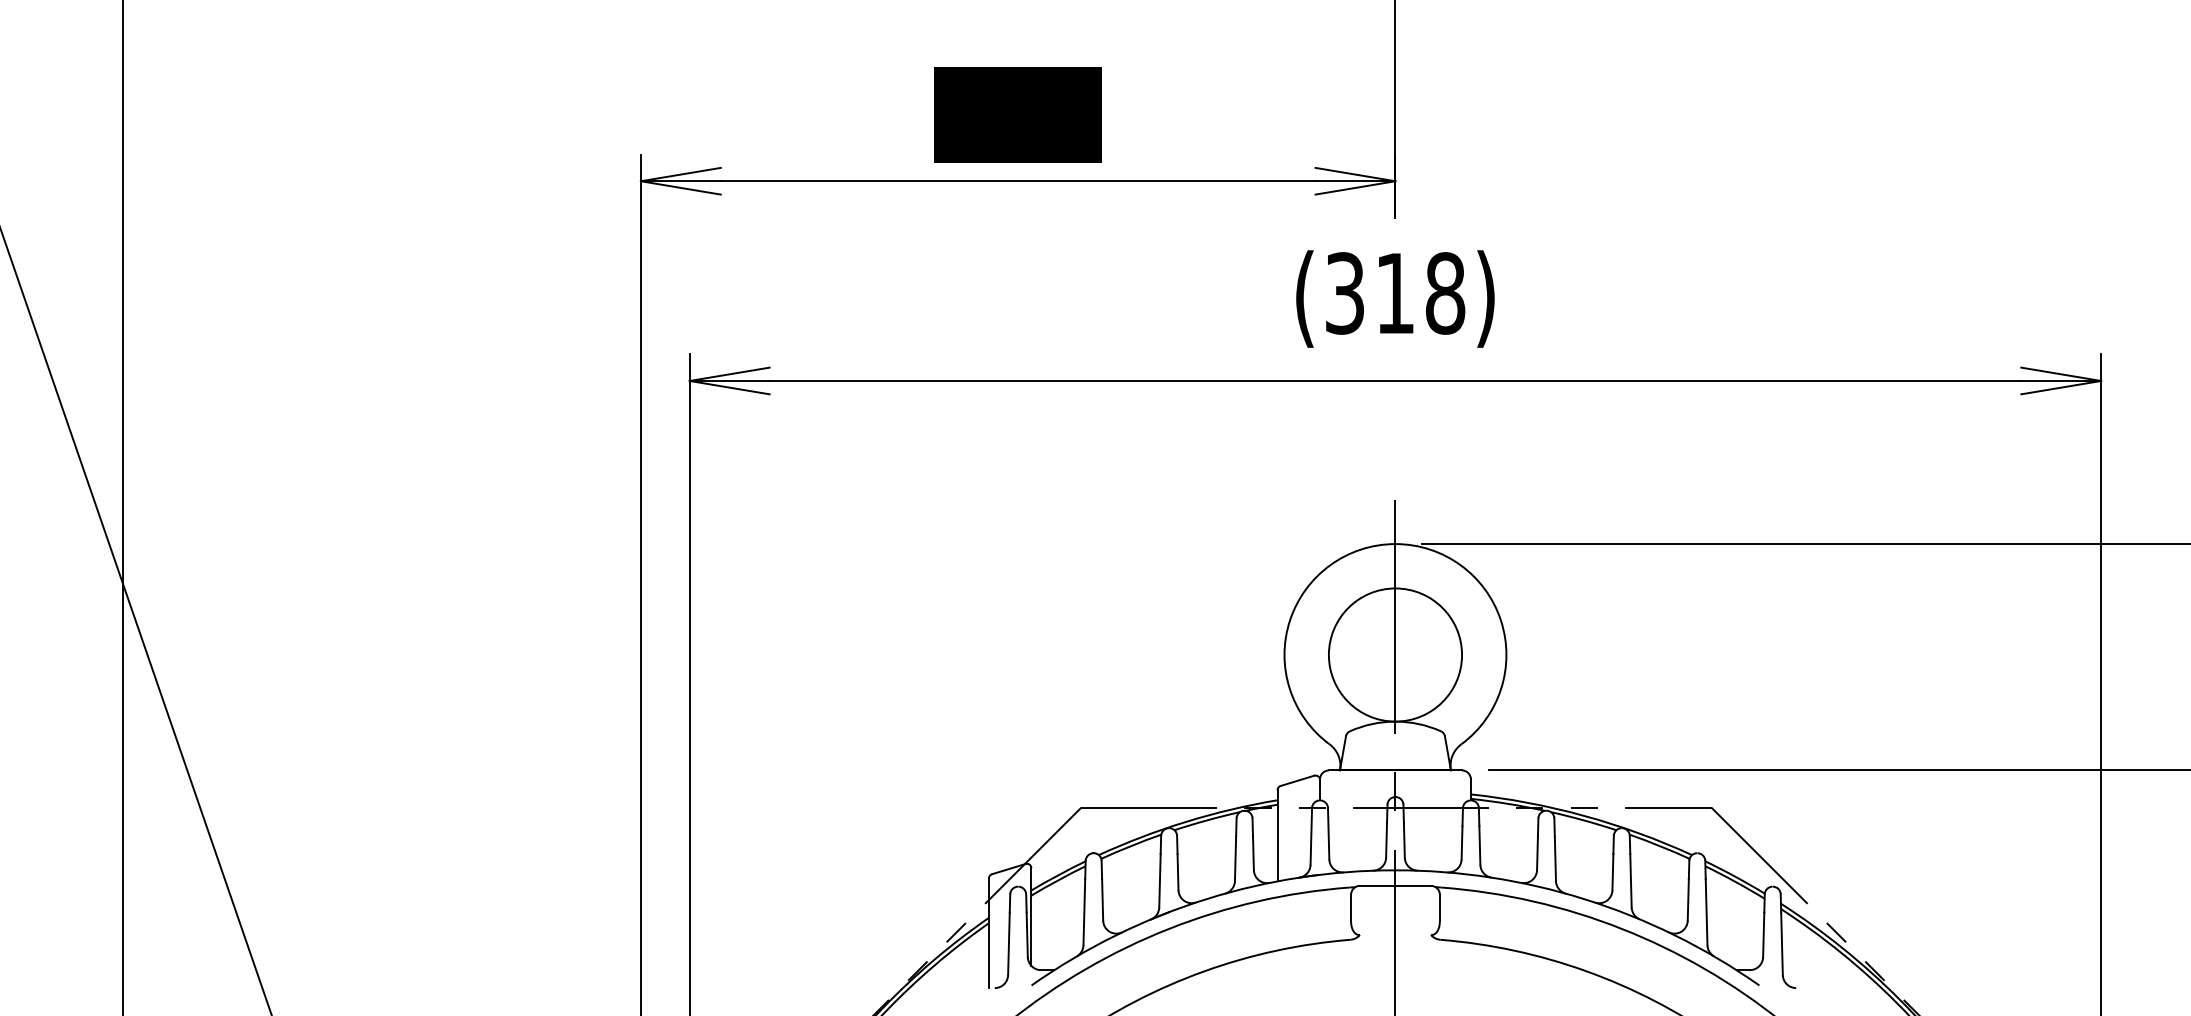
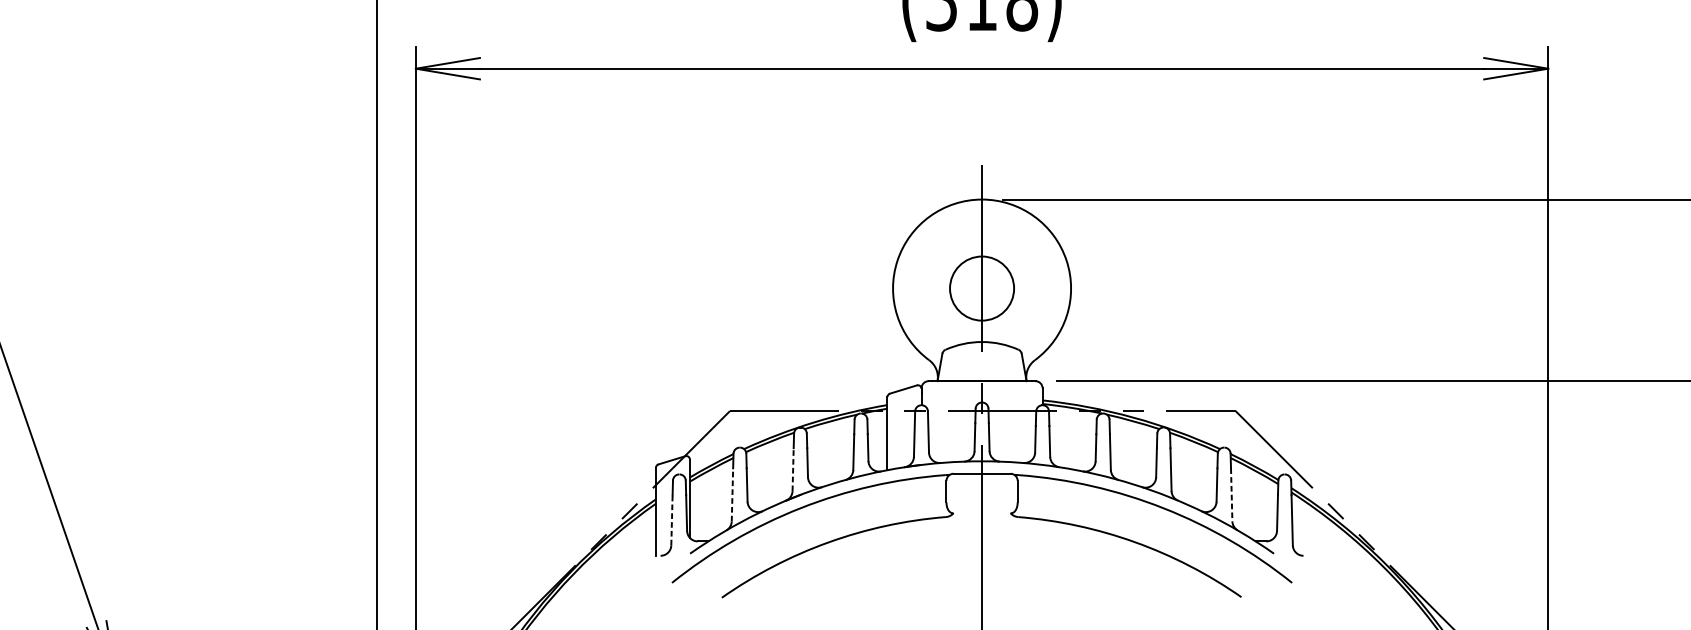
circle: (1395, 654) -> (982, 288), size x0.6
line: (1159, 880) -> (792, 469), solid -> dashed
line: (1084, 911) -> (732, 494), solid -> dashed
line: (1706, 912) -> (1231, 495), solid -> dashed
line: (1008, 943) -> (671, 520), solid -> dashed

